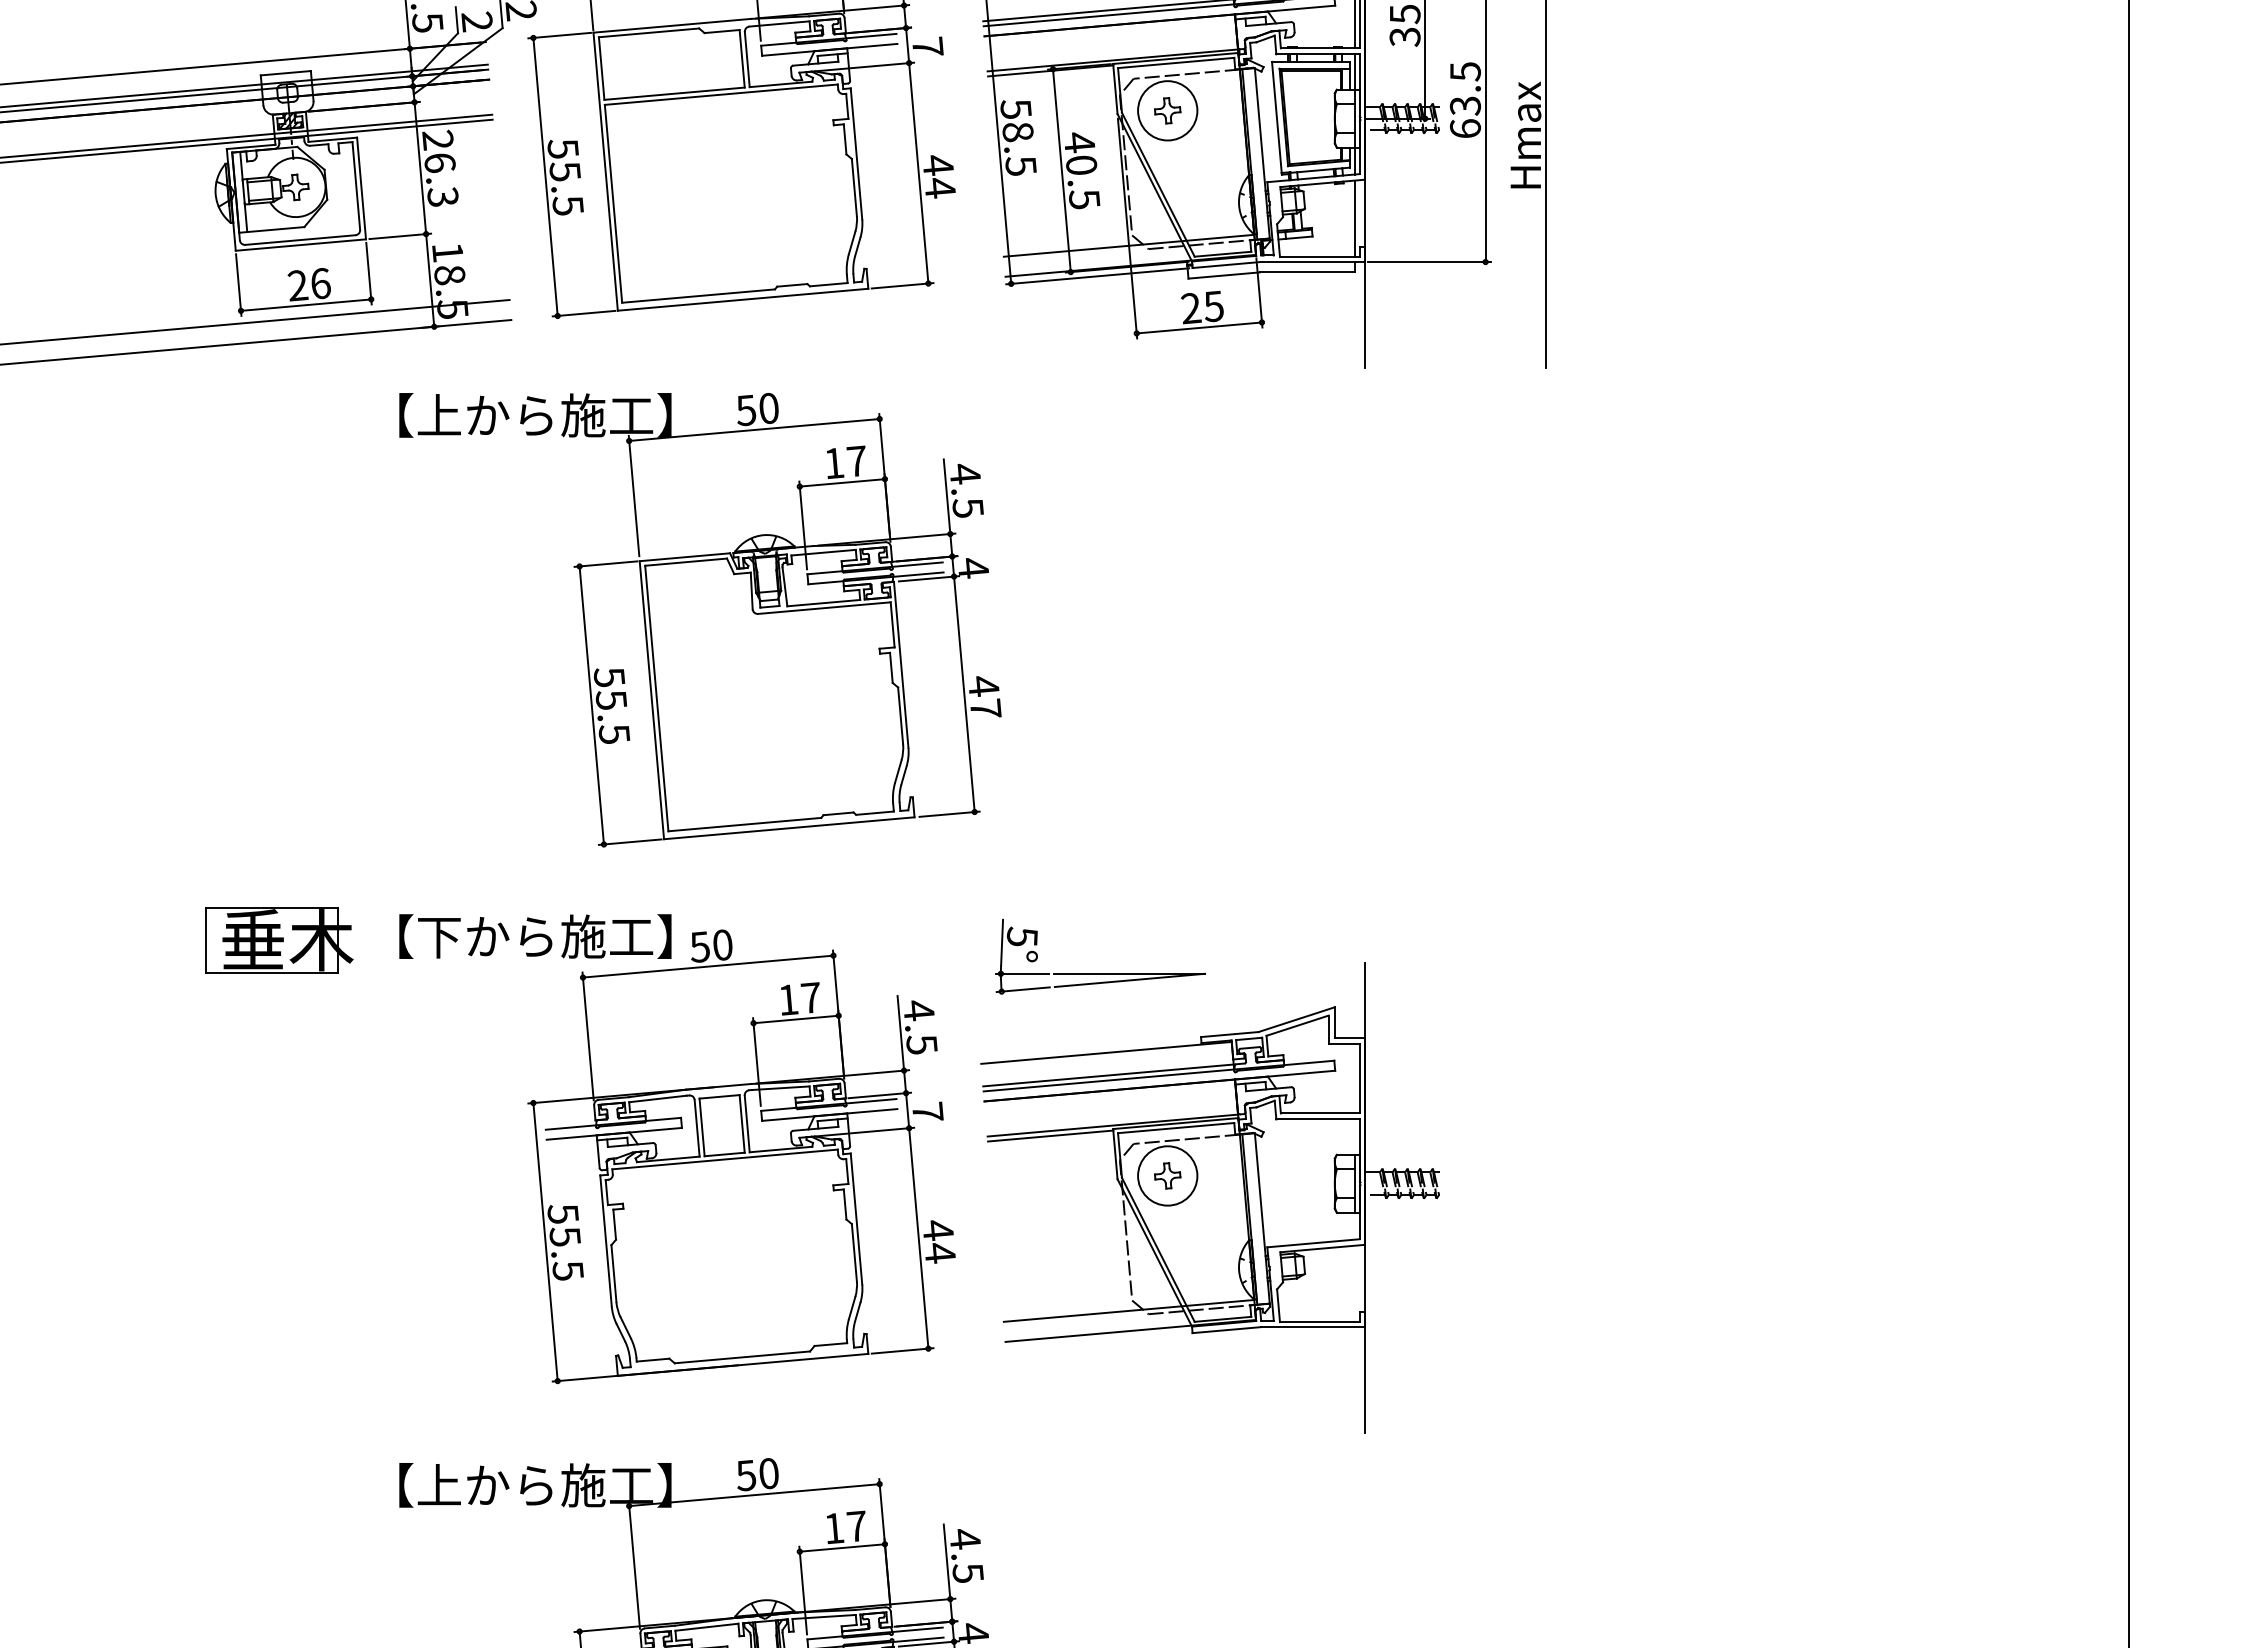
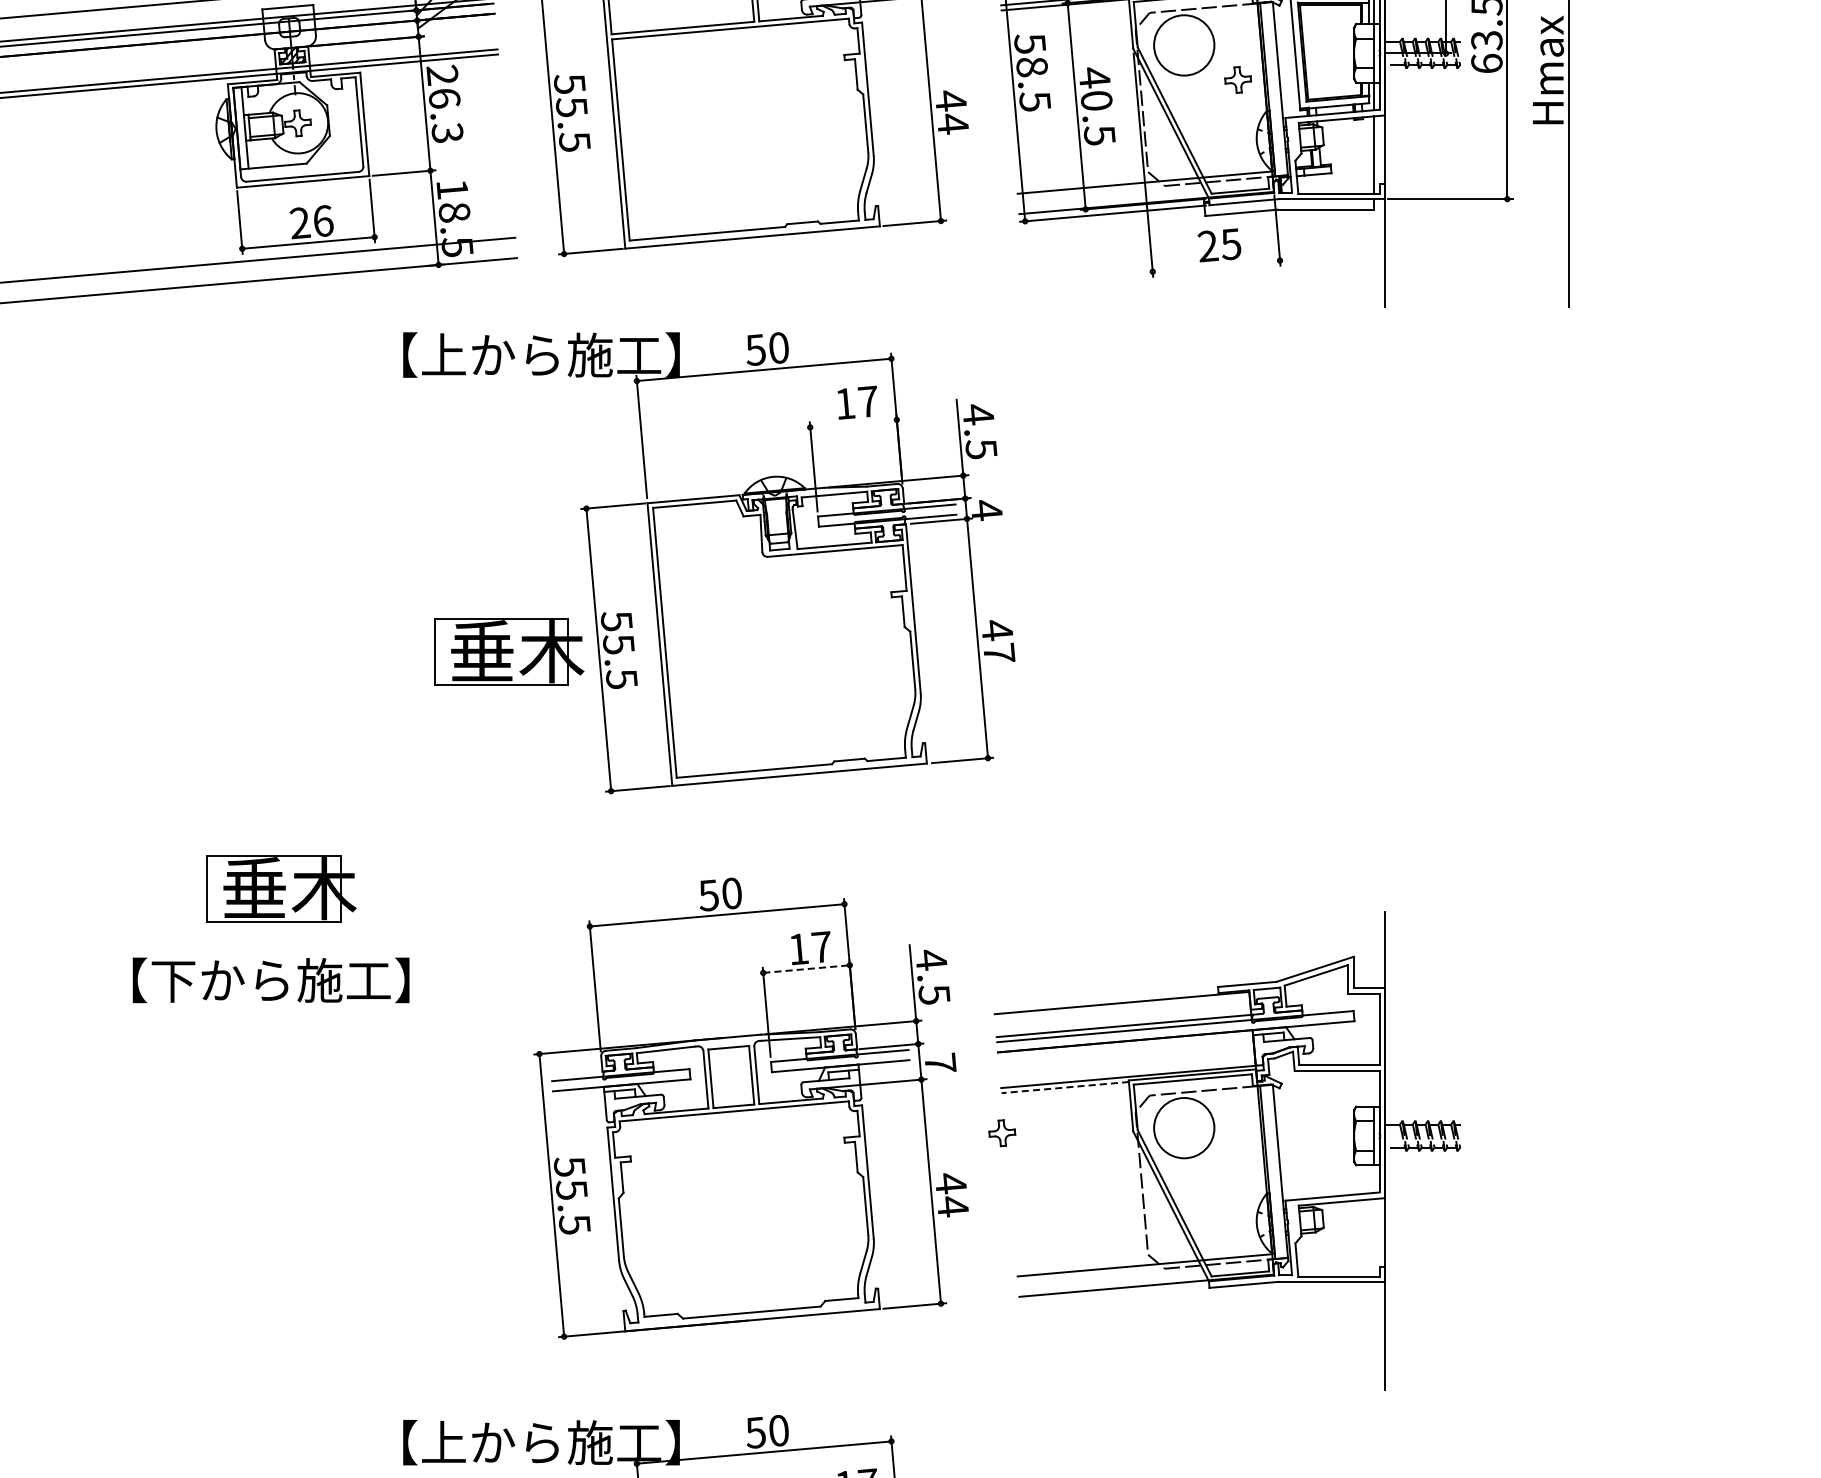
part: (1167, 110) -> (1237, 79), moved
line: (1198, 327) -> (1215, 265), removed
line: (841, 482) -> (852, 423), removed
part: (503, 707) -> (509, 651), added
text: (535, 936) -> (271, 980), moved
part: (1100, 973) -> (1115, 922), removed
line: (796, 1019) -> (806, 969), solid -> dashed
line: (1050, 1136) -> (1065, 1088), solid -> dashed
part: (1167, 1175) -> (1002, 1132), moved

